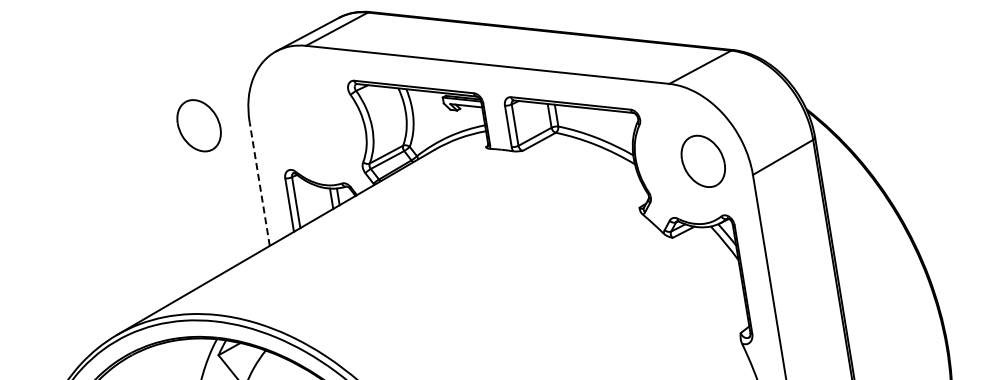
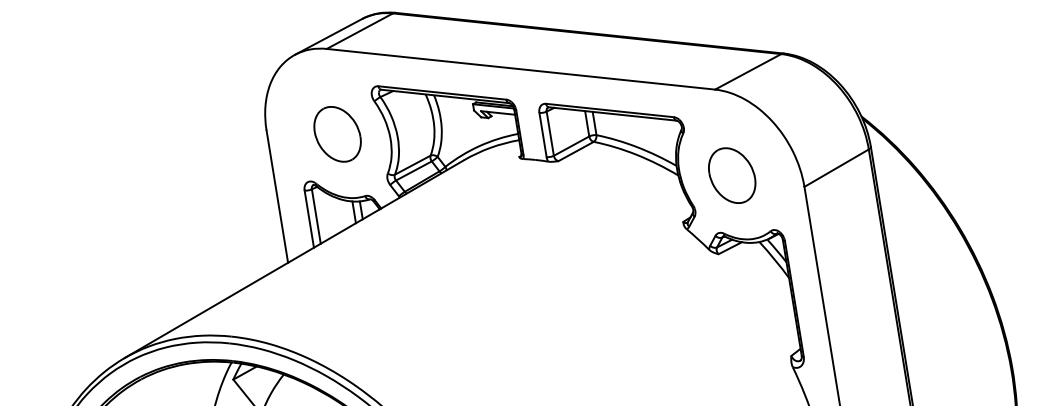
part: (198, 125) -> (336, 134), moved
part: (702, 160) -> (731, 174), moved
line: (259, 184) -> (277, 197), dashed -> solid

